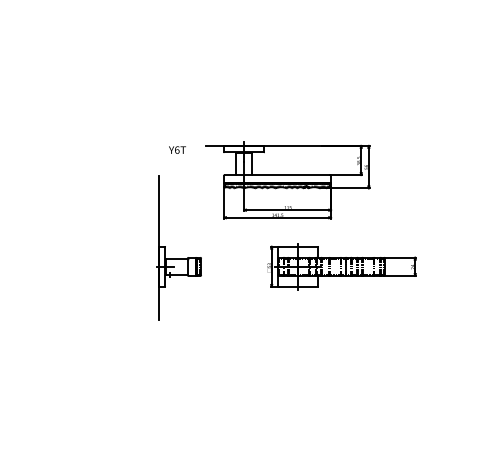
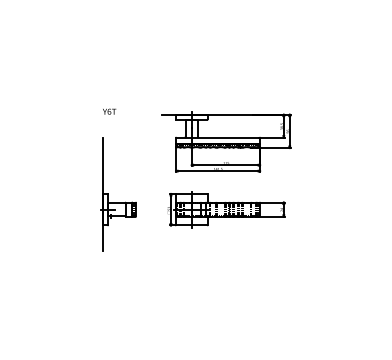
text: (177, 149) -> (109, 111), moved
part: (178, 258) -> (118, 203), moved
part: (341, 266) -> (225, 209), moved

